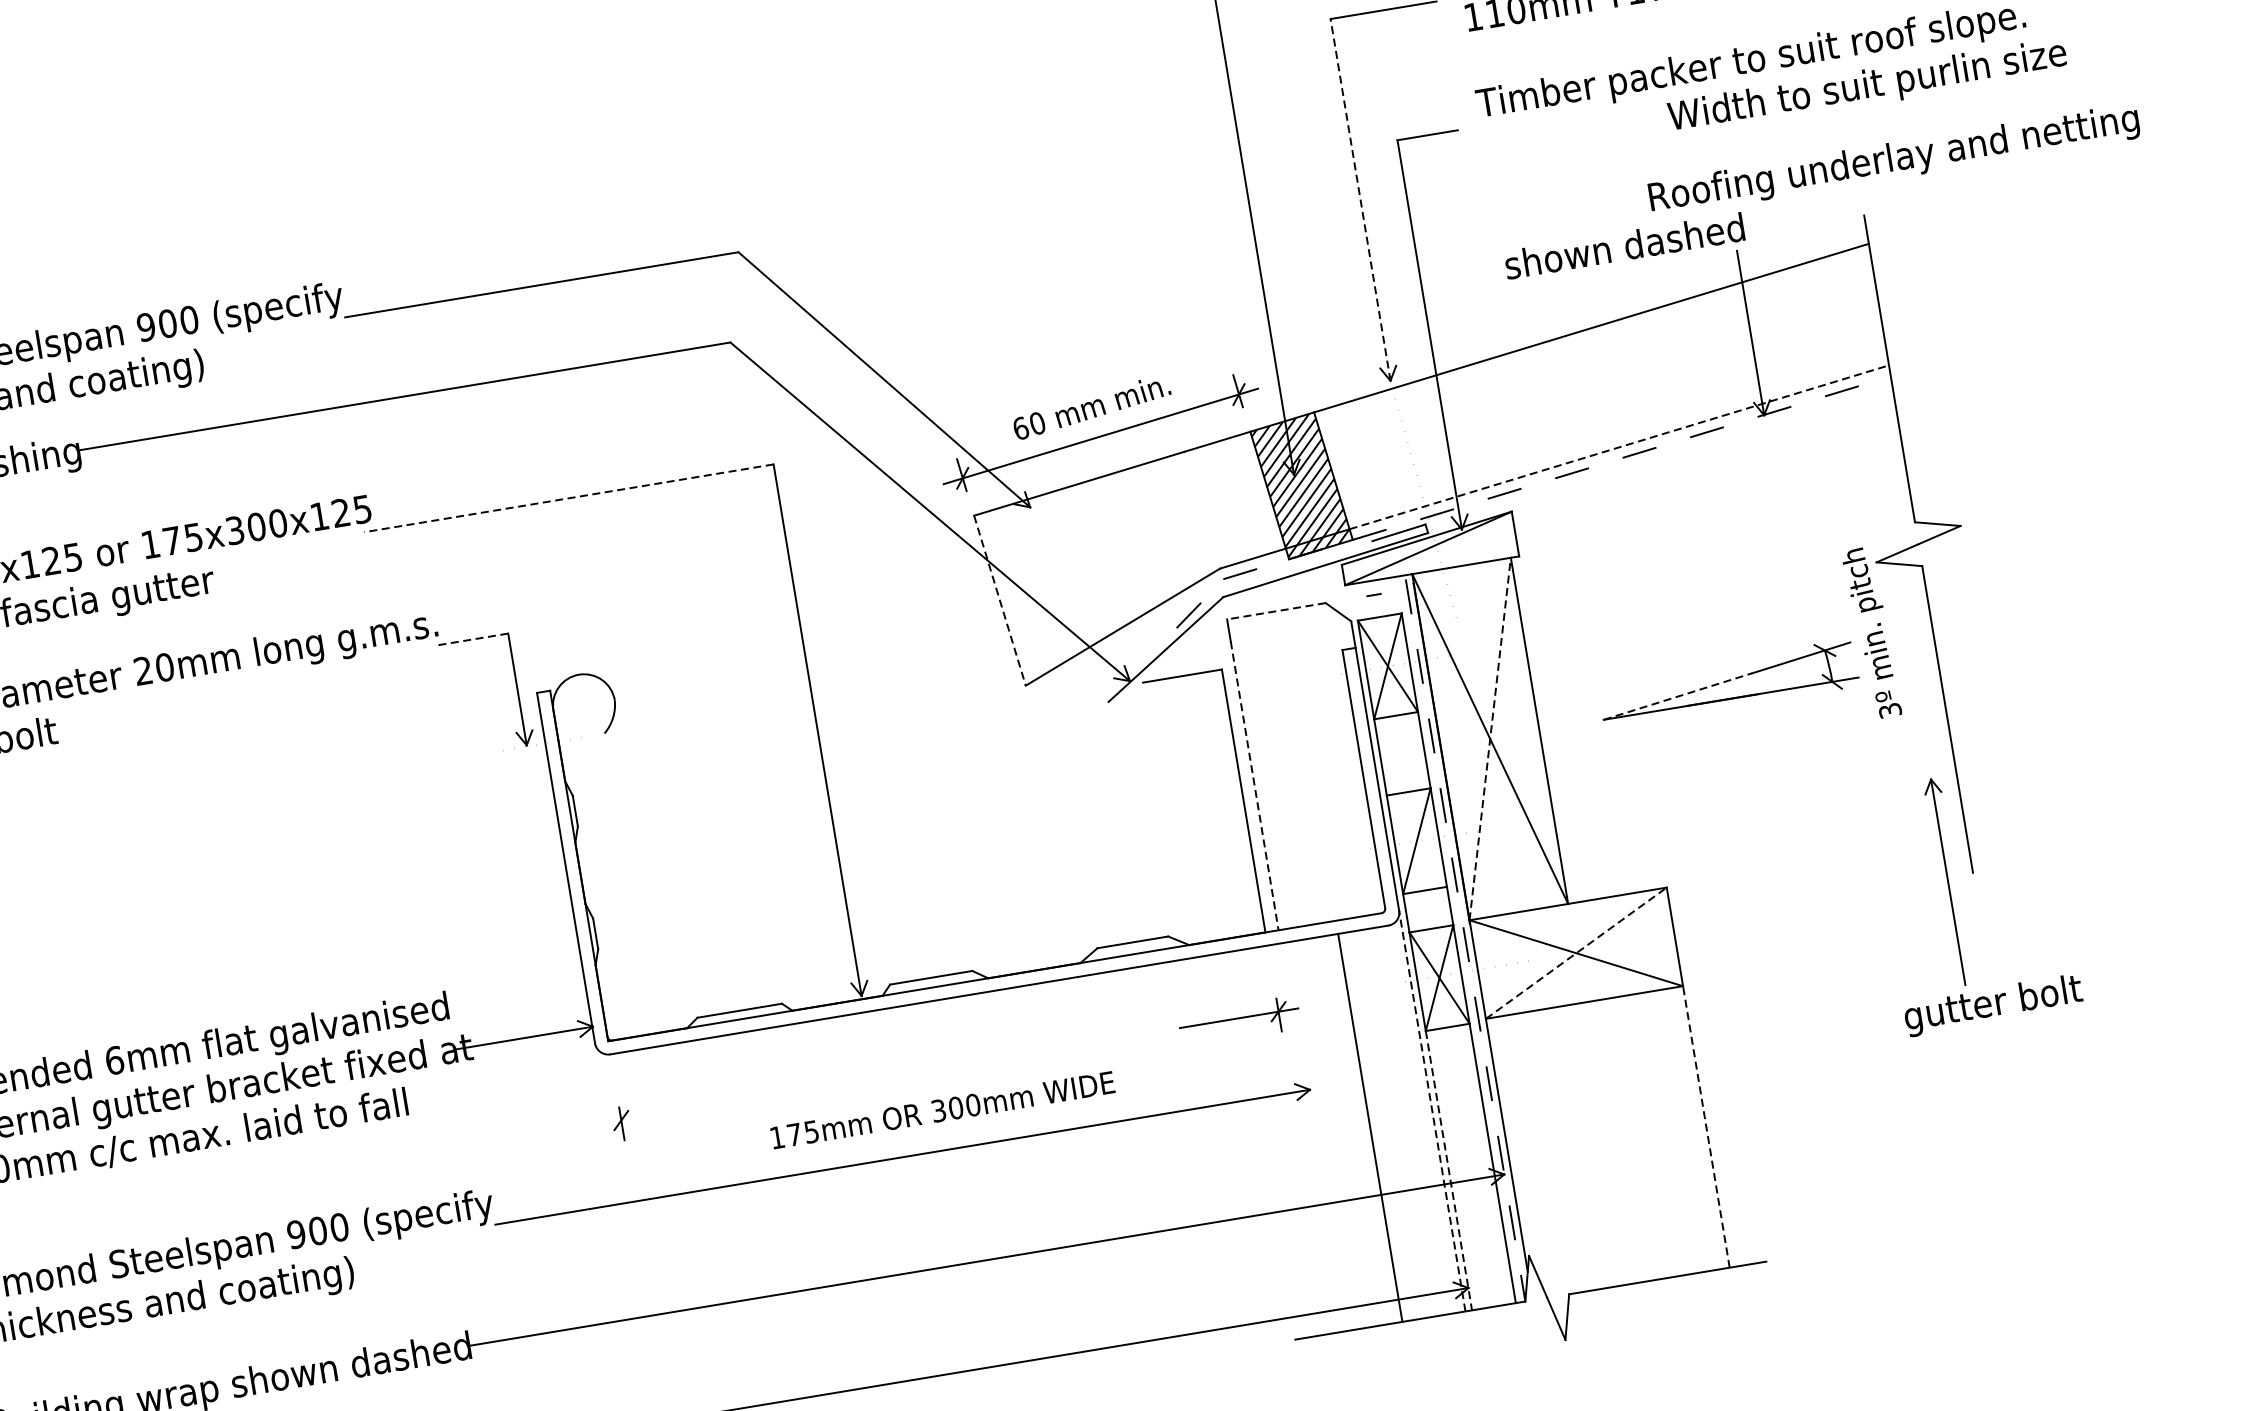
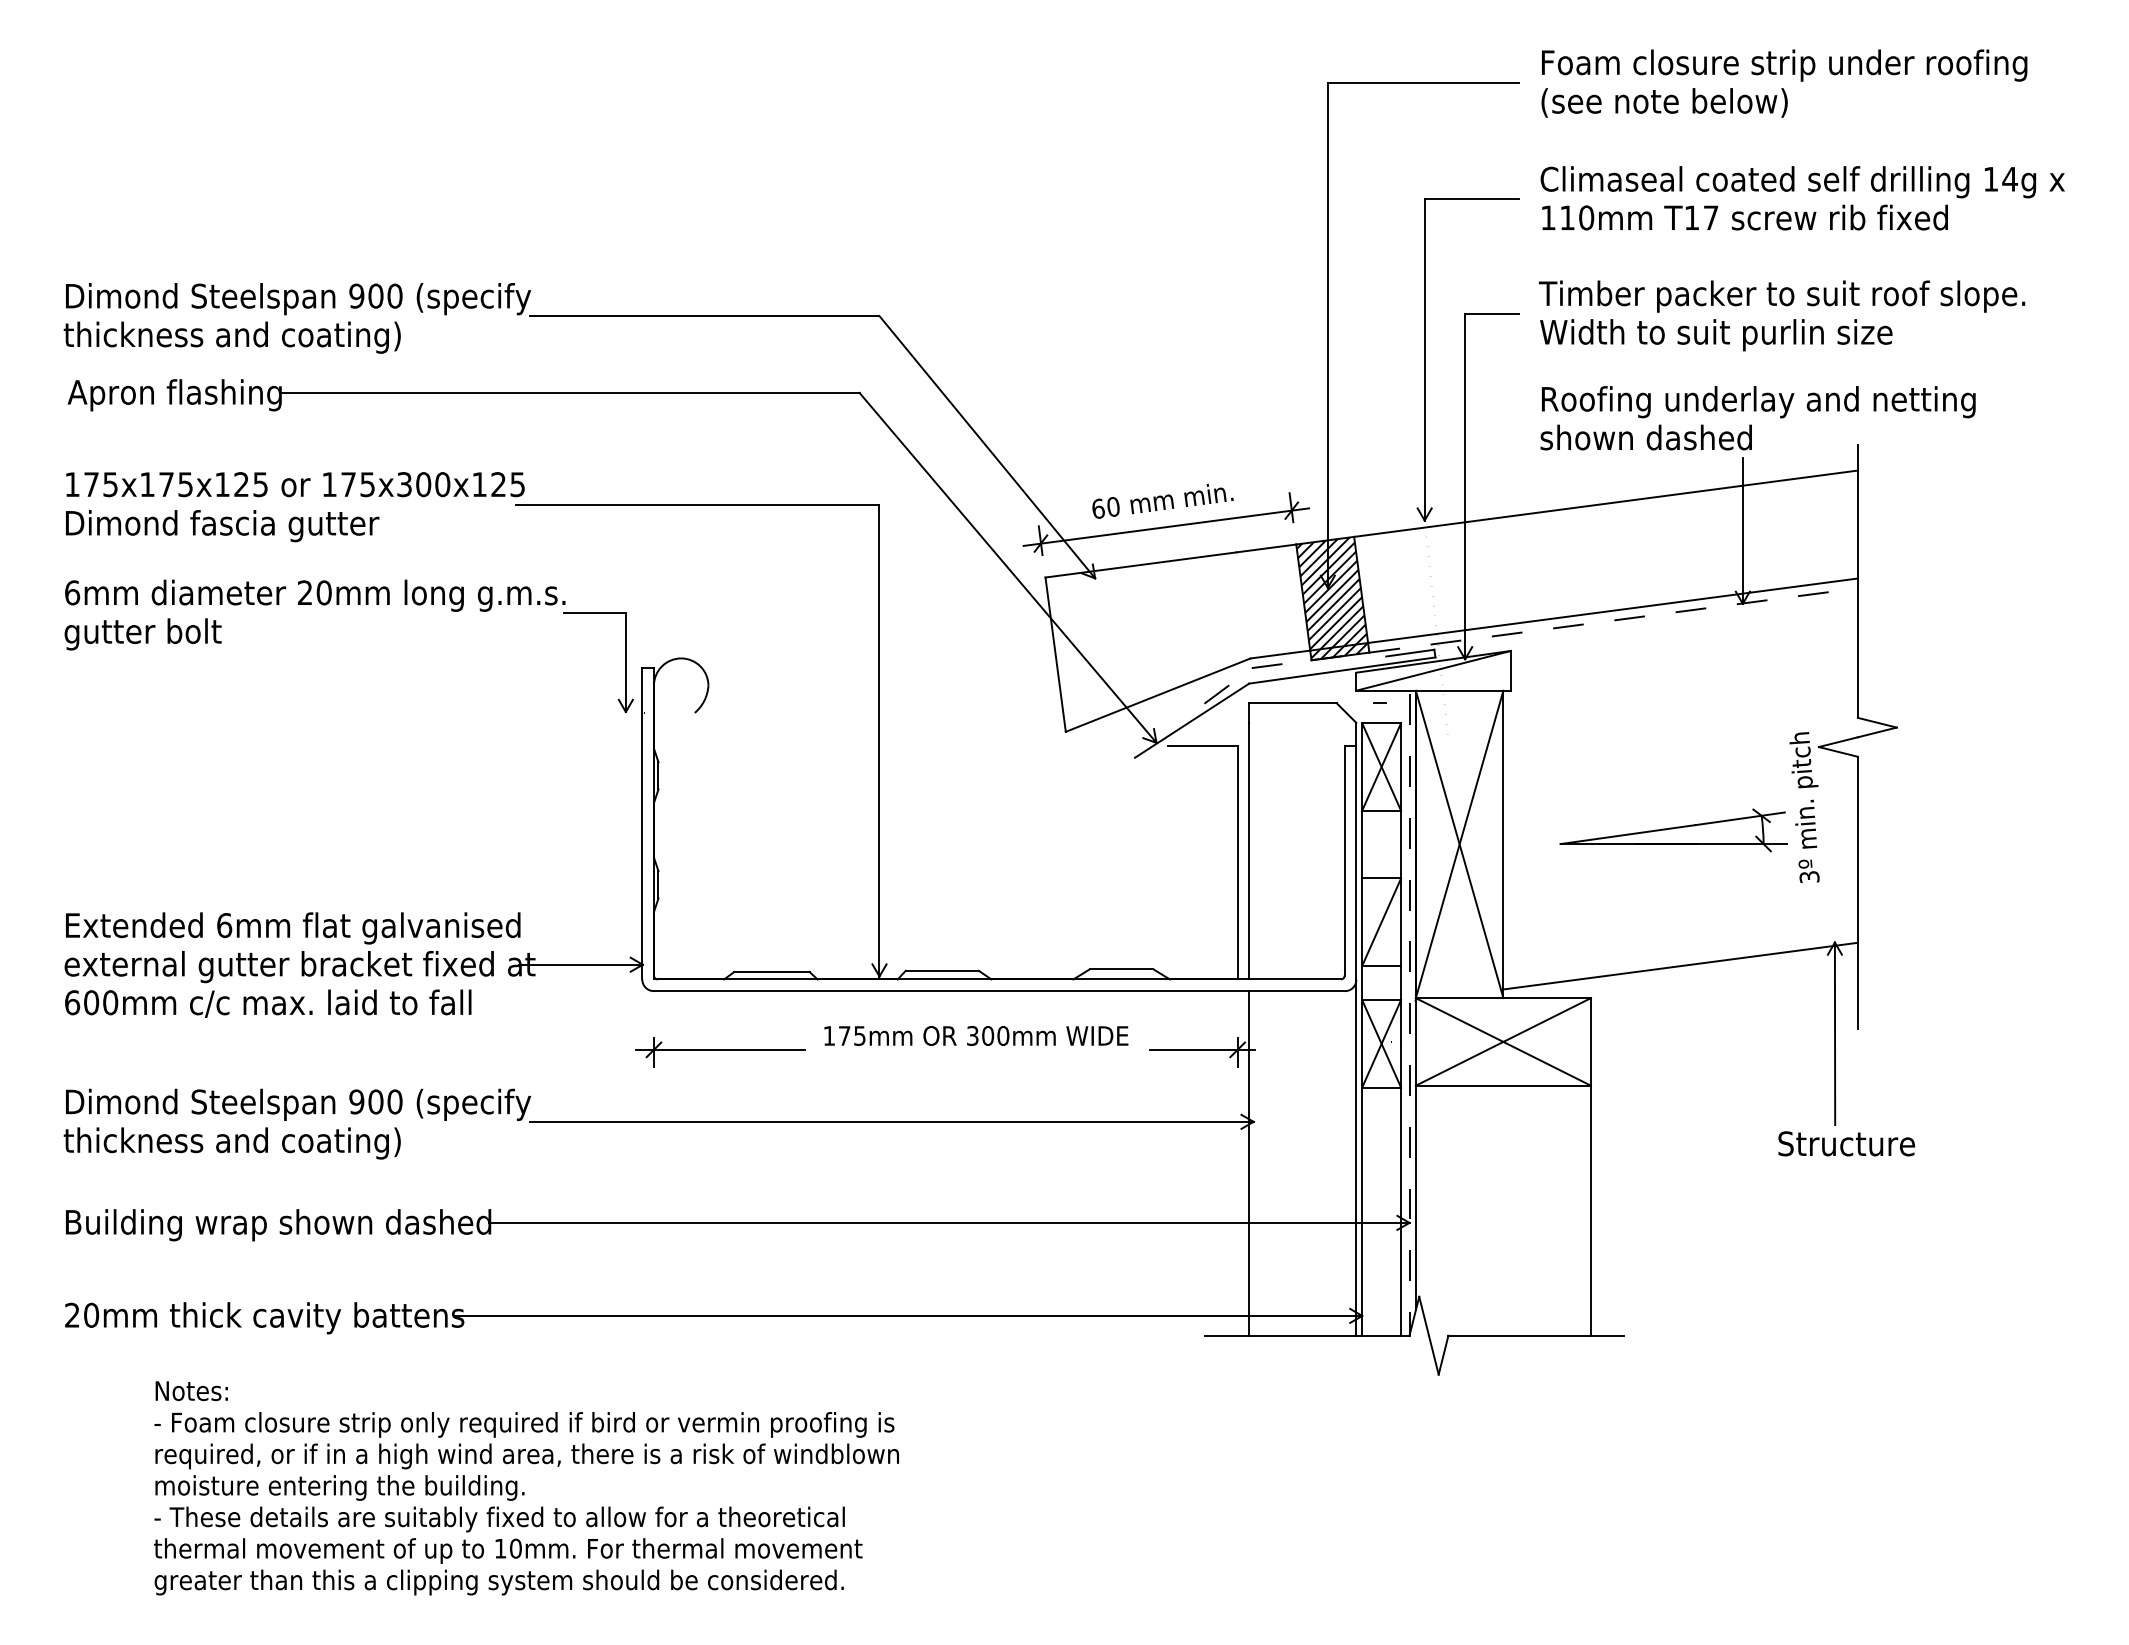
text: (1868, 87) -> (1716, 335), moved
text: (1894, 160) -> (1758, 402), moved
line: (1360, 199) -> (1424, 359), dashed -> solid
line: (1618, 447) -> (1612, 610), dashed -> solid
line: (568, 498) -> (697, 504), dashed -> solid
line: (999, 600) -> (1055, 654), dashed -> solid
line: (1276, 611) -> (1293, 703), dashed -> solid
line: (472, 639) -> (594, 612), dashed -> solid
line: (1678, 696) -> (1628, 834), dashed -> solid
line: (1490, 739) -> (1459, 844), dashed -> solid
line: (1254, 786) -> (1249, 851), dashed -> solid
line: (1761, 834) -> (1680, 965), added
line: (1576, 952) -> (1503, 1041), dashed -> solid
text: (1993, 1005) -> (1856, 1146), gutter bolt -> Structure
line: (696, 1107) -> (720, 1049), added
text: (942, 1109) -> (976, 1035), moved
line: (1432, 1110) -> (1356, 1157), dashed -> solid
line: (1705, 1126) -> (1590, 1210), dashed -> solid
line: (1370, 1127) -> (1249, 1163), moved
line: (1449, 1171) -> (1362, 1212), dashed -> solid

